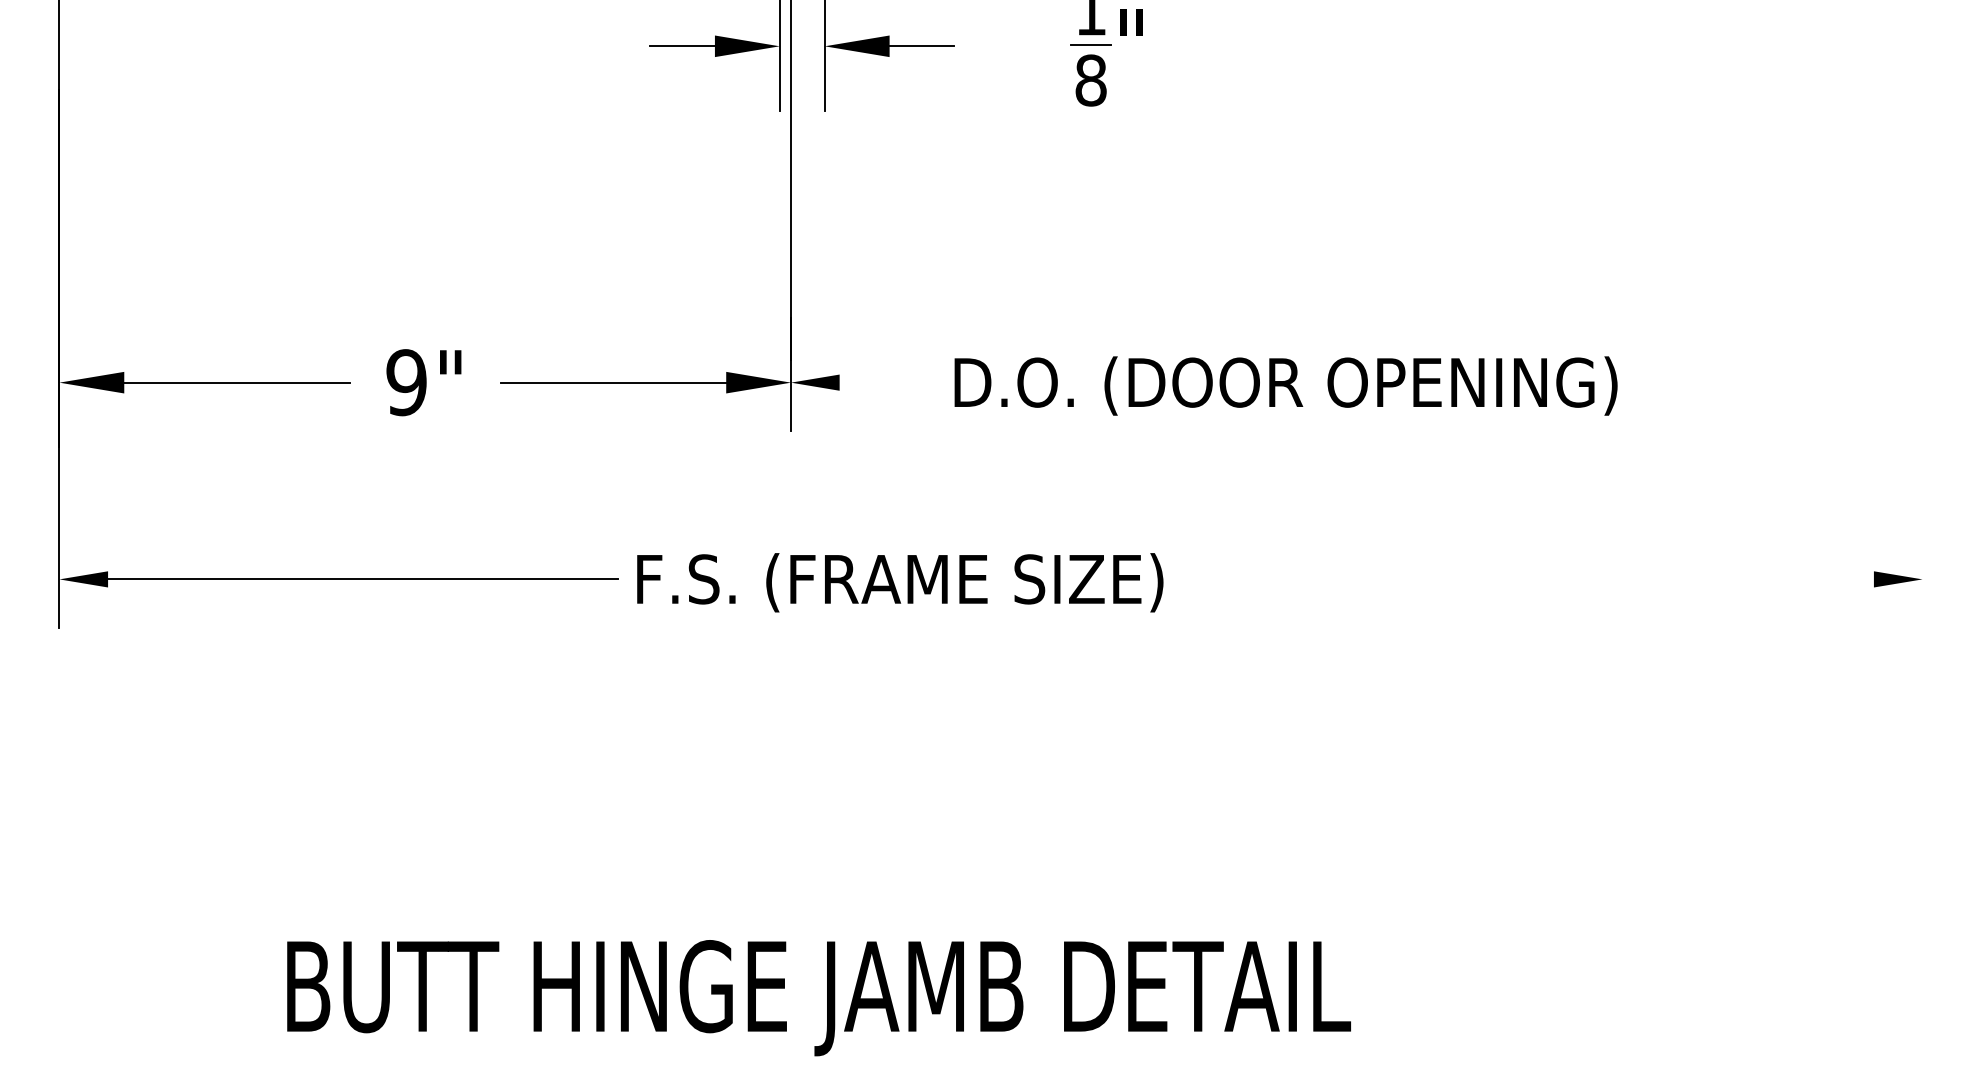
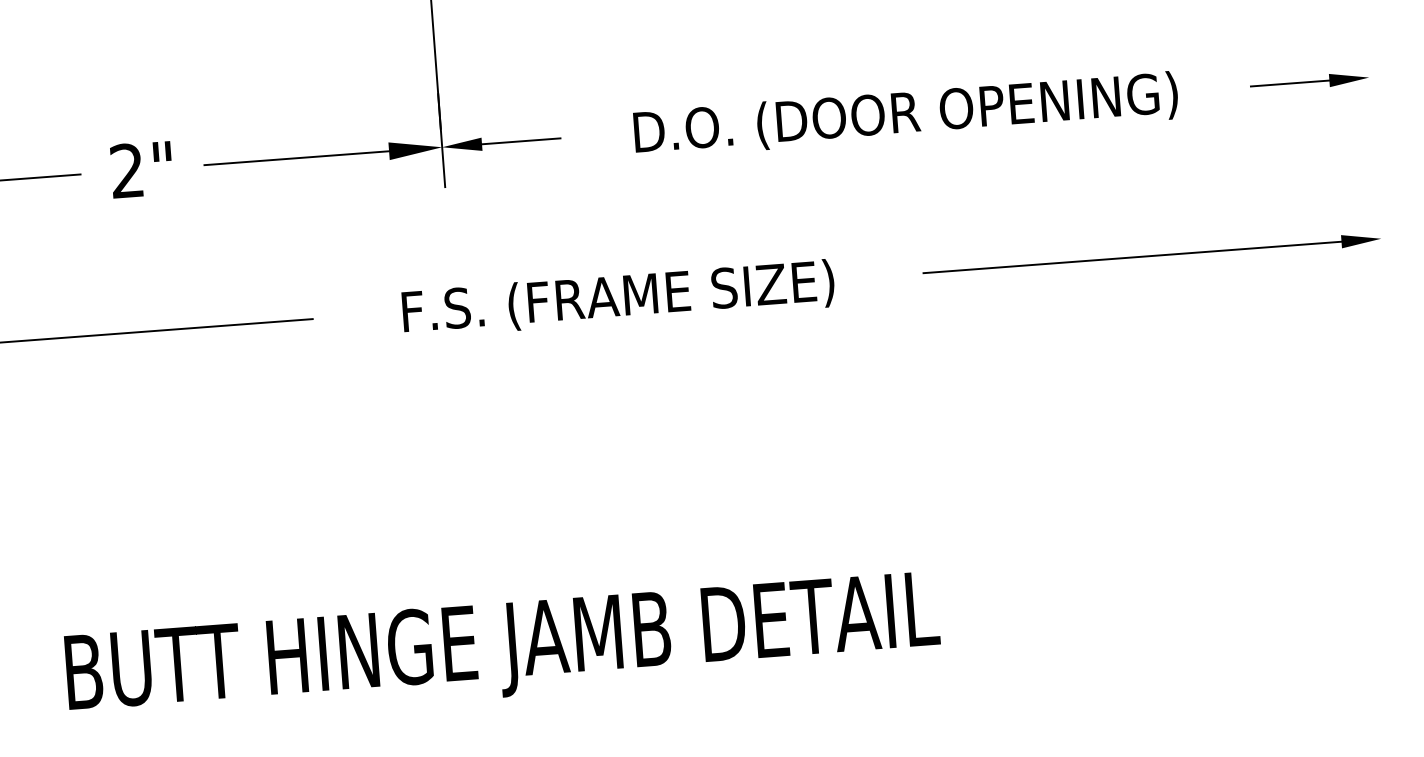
text: (406, 382) -> (127, 170), 9" -> 2"
line: (887, 382) -> (521, 141), added
part: (1849, 382) -> (1309, 81), added
text: (1285, 385) -> (905, 114), moved
line: (1618, 579) -> (1132, 257), added
text: (900, 582) -> (618, 298), moved

